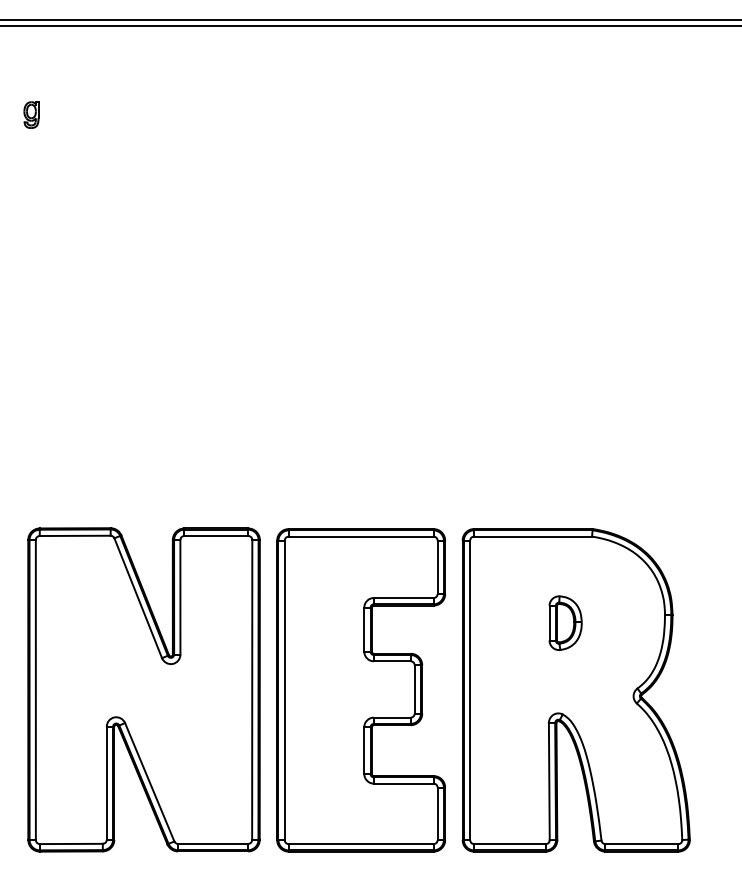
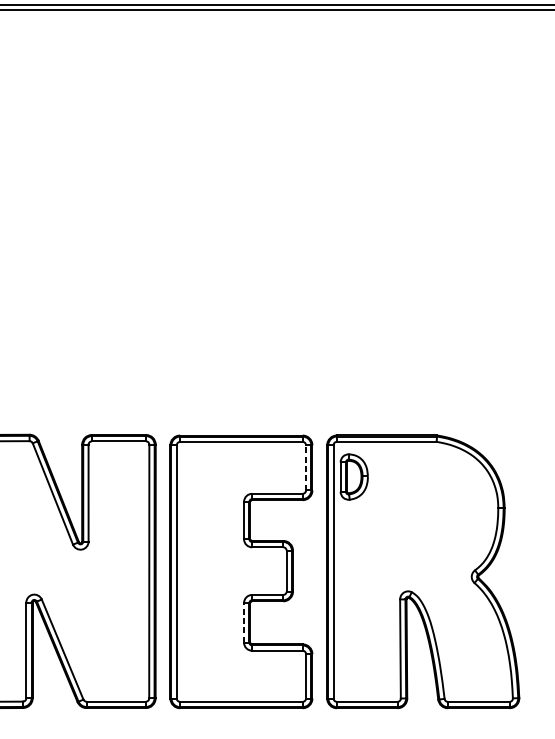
line: (437, 567) -> (305, 468), solid -> dashed
part: (565, 622) -> (354, 476), moved
line: (364, 750) -> (244, 622), solid -> dashed

